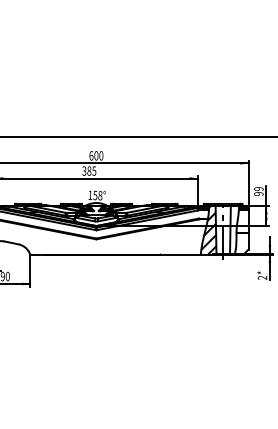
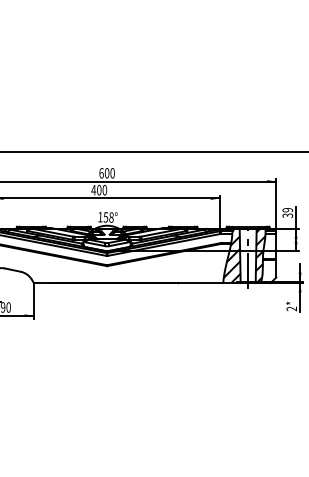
text: (89, 170) -> (99, 189), 385 -> 400
text: (258, 193) -> (287, 215), 99 -> 39
hatch: (234, 230) -> (260, 256), added

